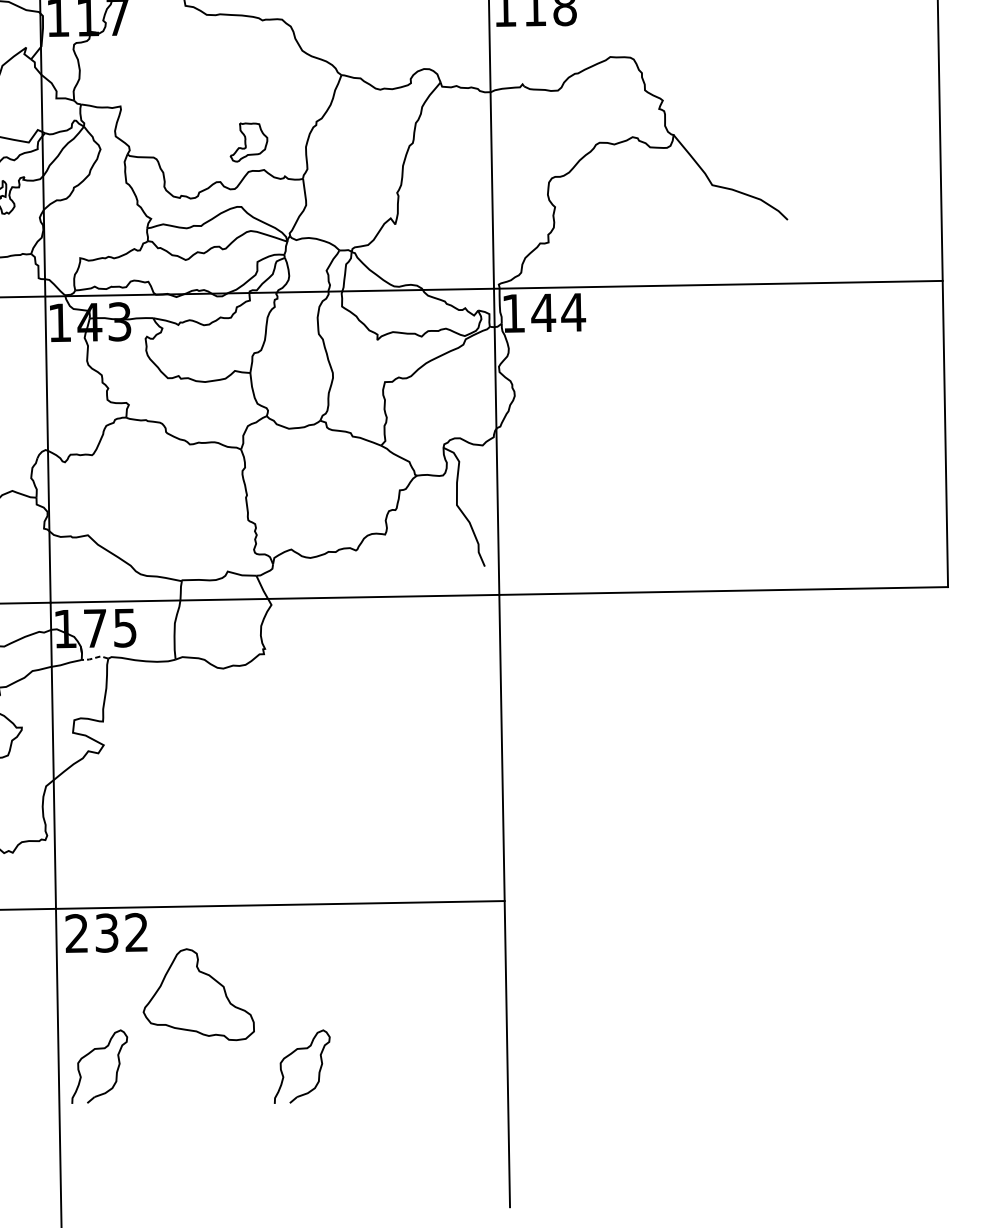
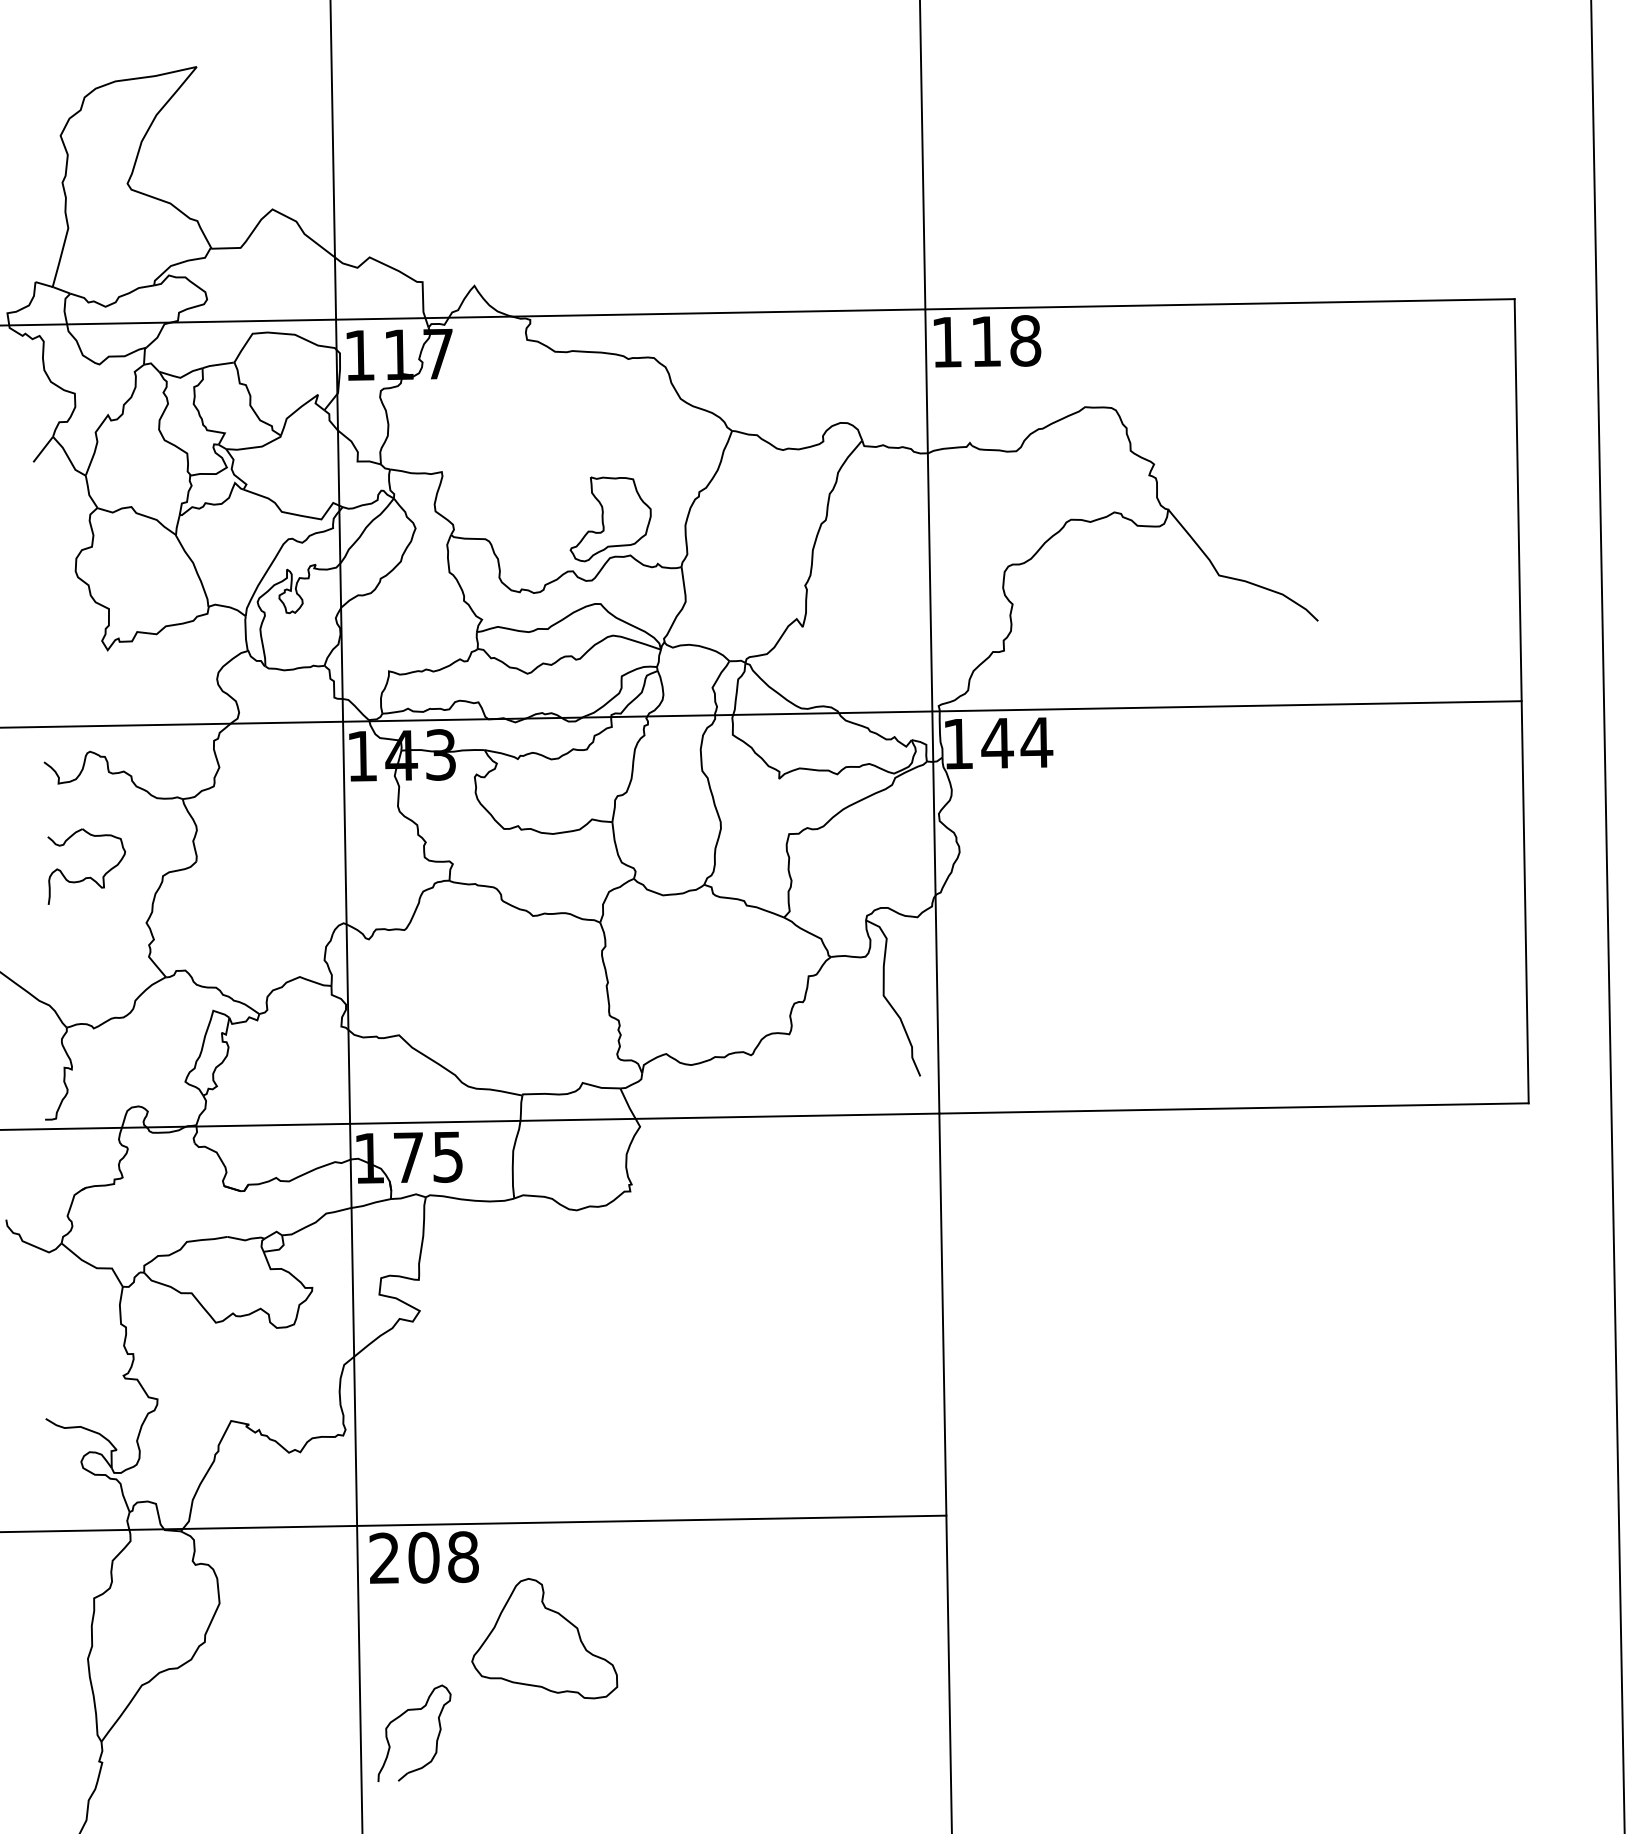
part: (248, 142) -> (610, 519), size x1.67
line: (95, 658) -> (408, 1196), dashed -> solid
text: (121, 932) -> (443, 1557), 232 -> 208
part: (292, 1053) -> (667, 1716), removed

